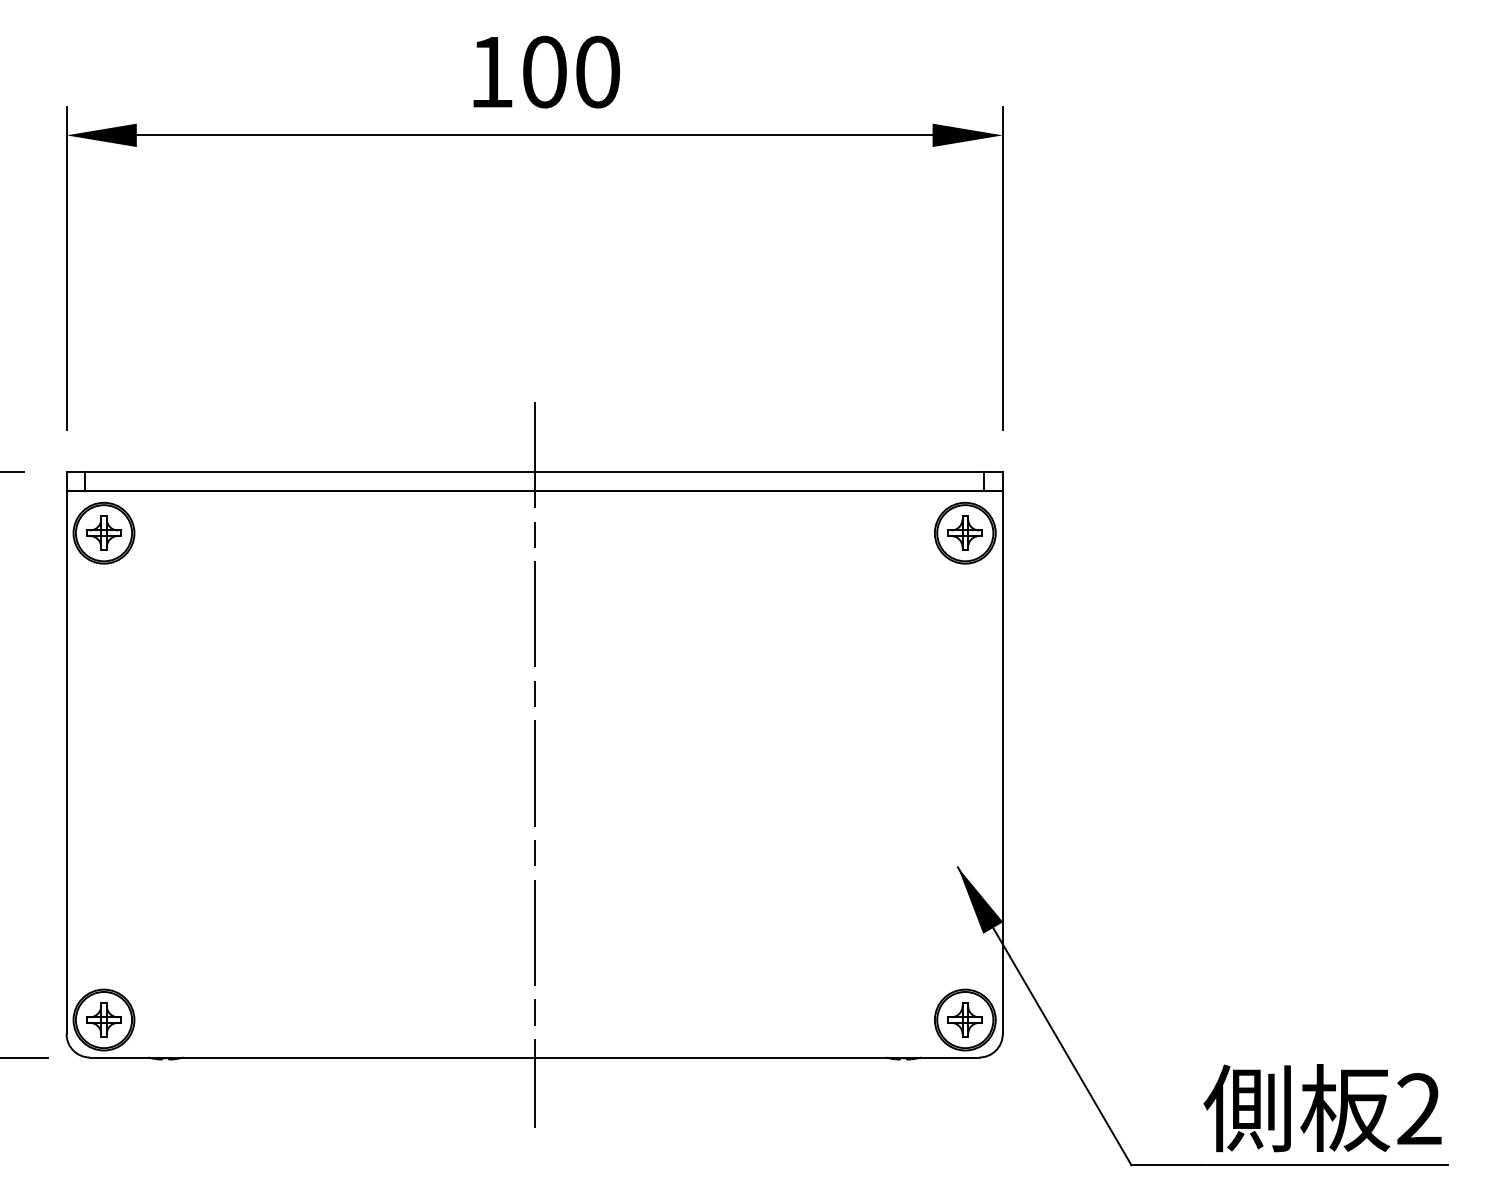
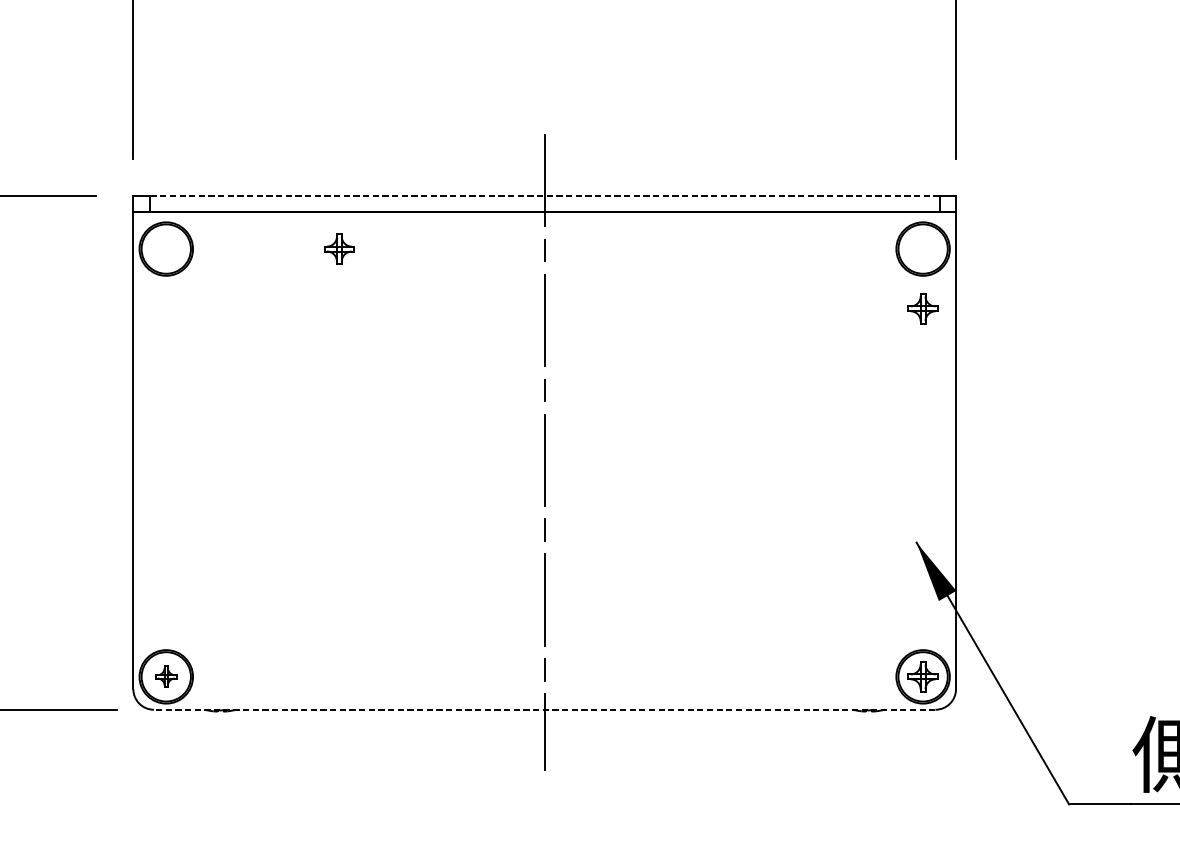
line: (534, 472) -> (544, 195), solid -> dashed
part: (103, 532) -> (338, 248), moved
part: (964, 532) -> (922, 308), moved
part: (103, 1019) -> (165, 676), size x0.7
line: (534, 1057) -> (544, 709), solid -> dashed

